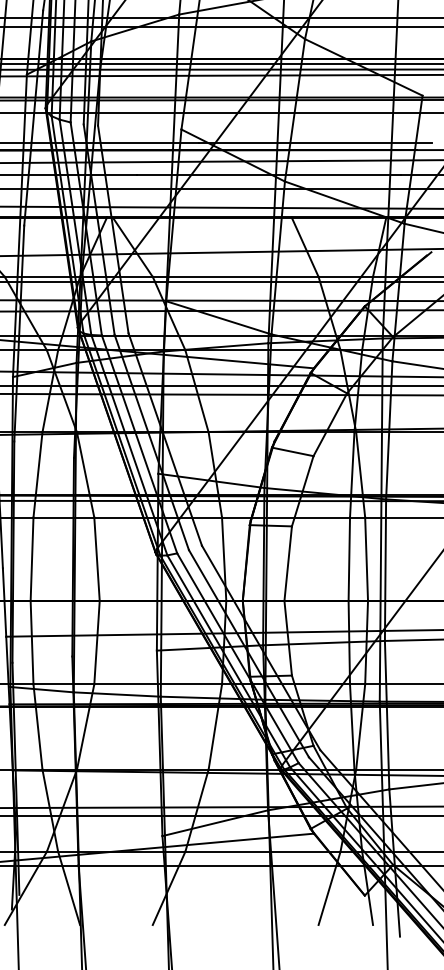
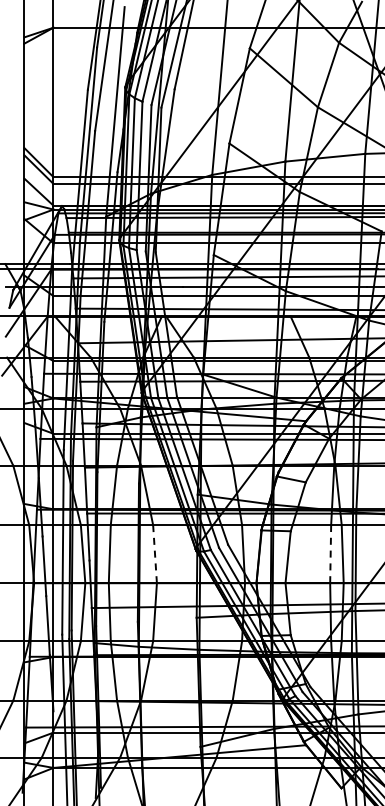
line: (97, 558) -> (155, 553), solid -> dashed
line: (349, 558) -> (330, 553), solid -> dashed

